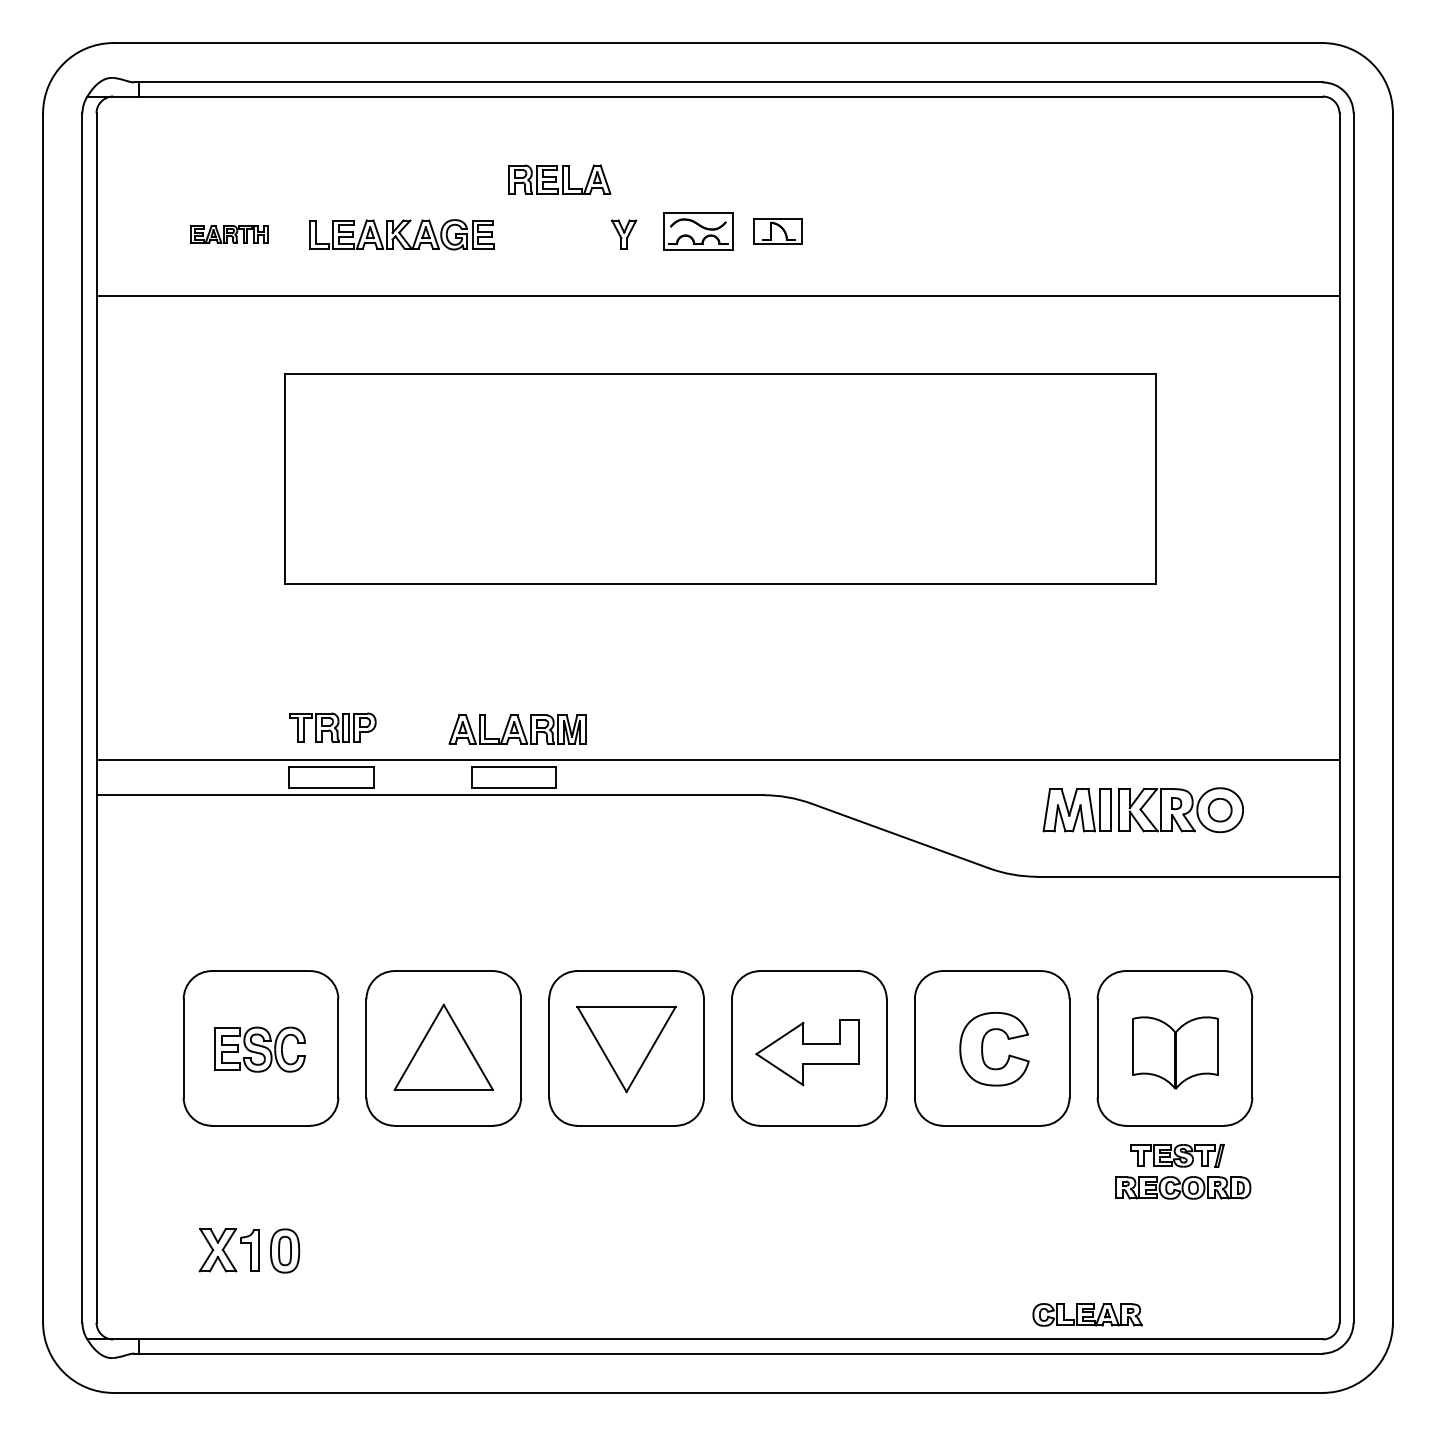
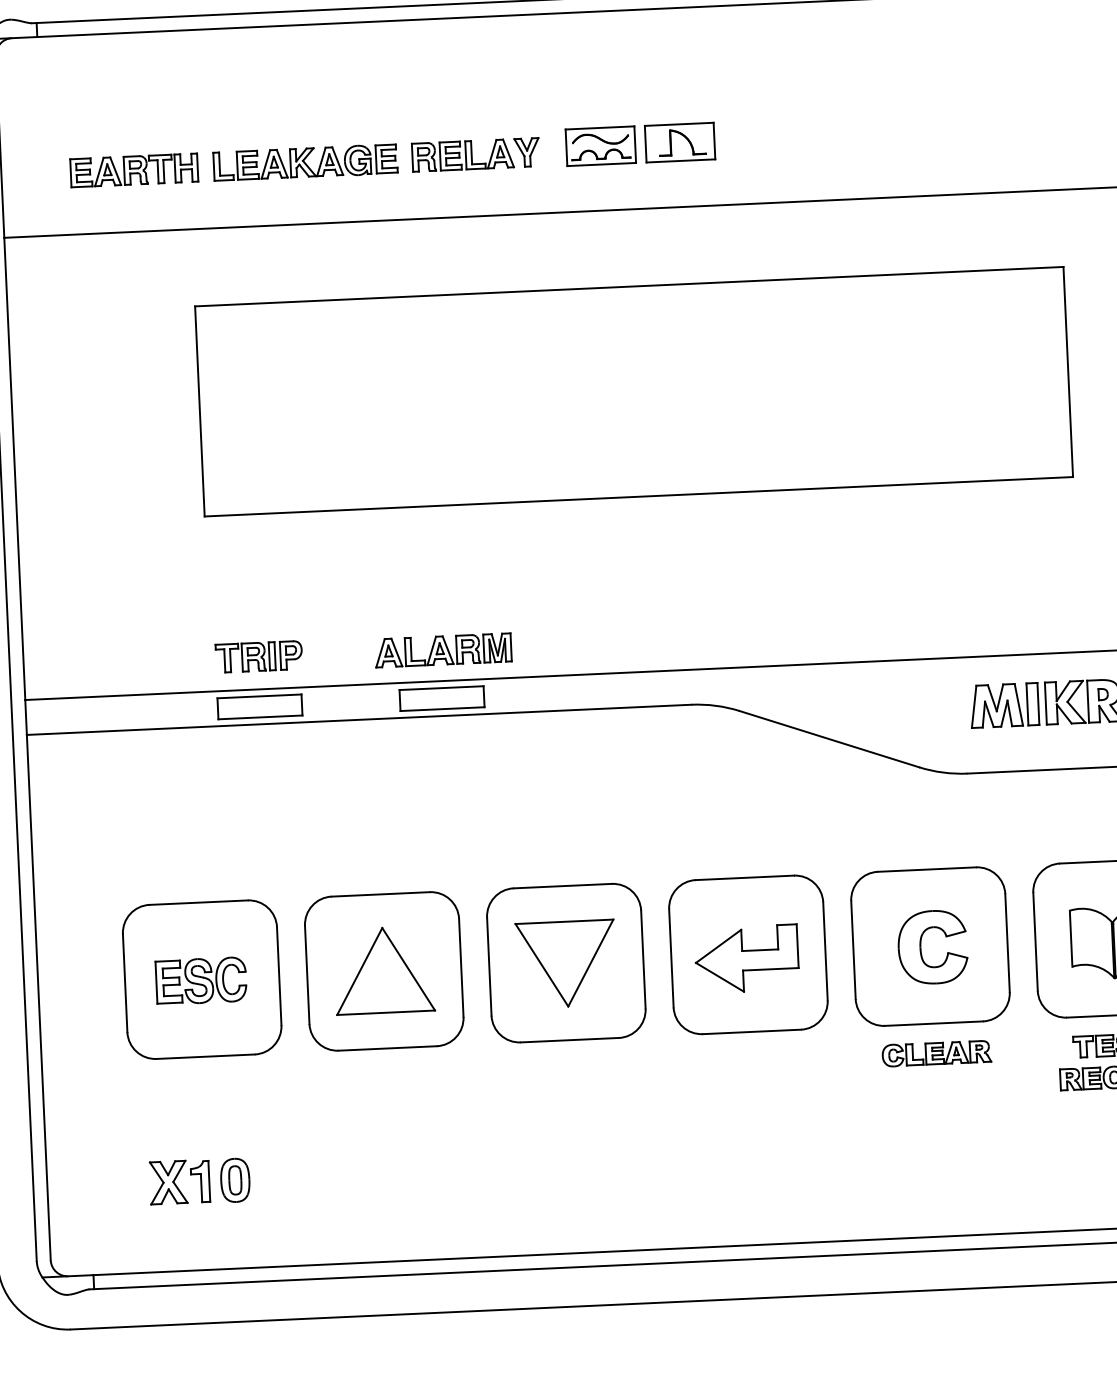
part: (559, 179) -> (462, 155), moved
part: (777, 231) -> (679, 142), size x1.43
part: (229, 234) -> (133, 170), size x1.67
part: (1087, 1314) -> (936, 1053), moved

